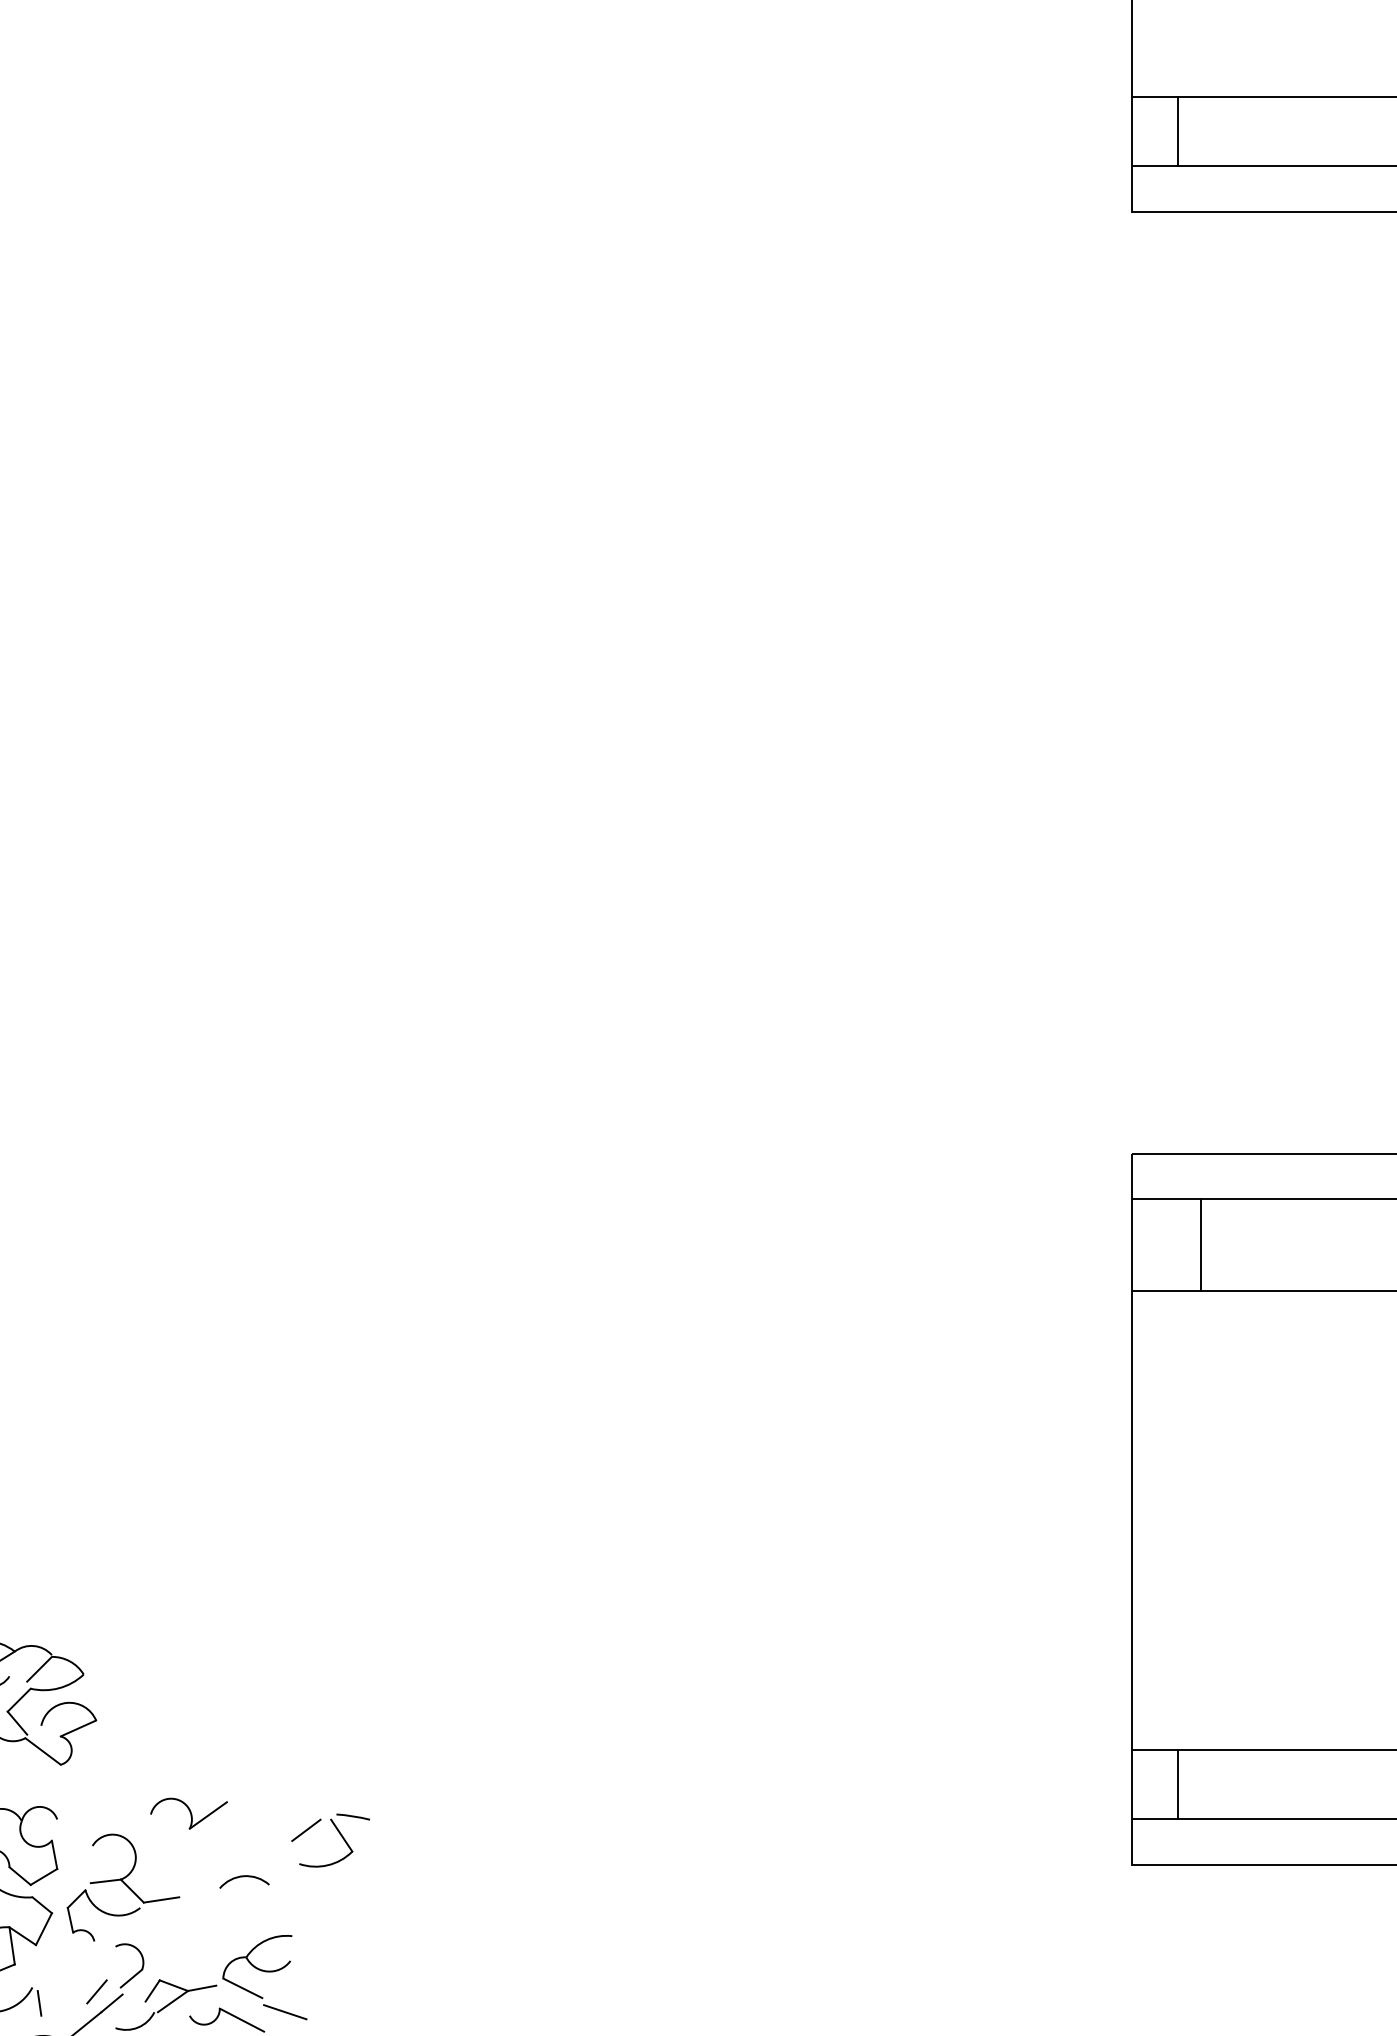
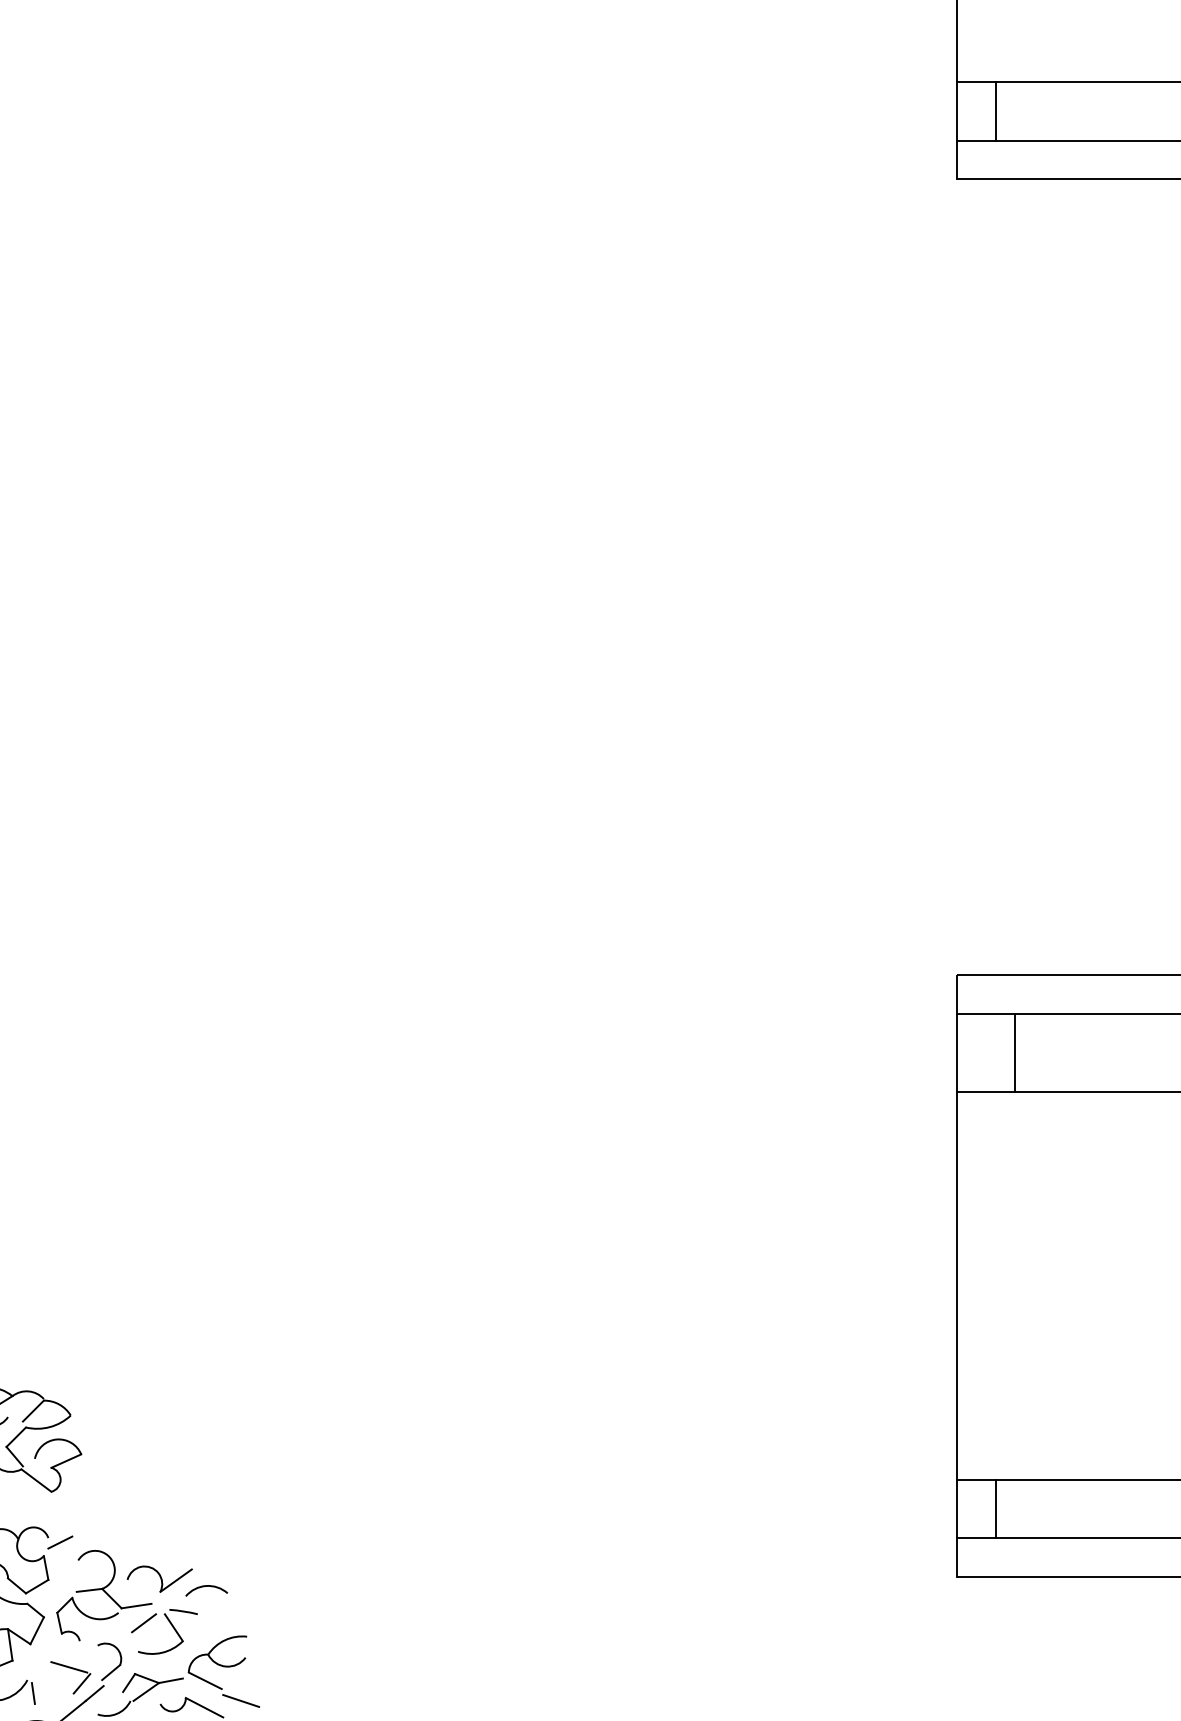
part: (188, 1812) -> (159, 1578), moved
line: (71, 1824) -> (60, 1542), added
part: (338, 1834) -> (171, 1626), moved
line: (82, 1972) -> (69, 1667), added

